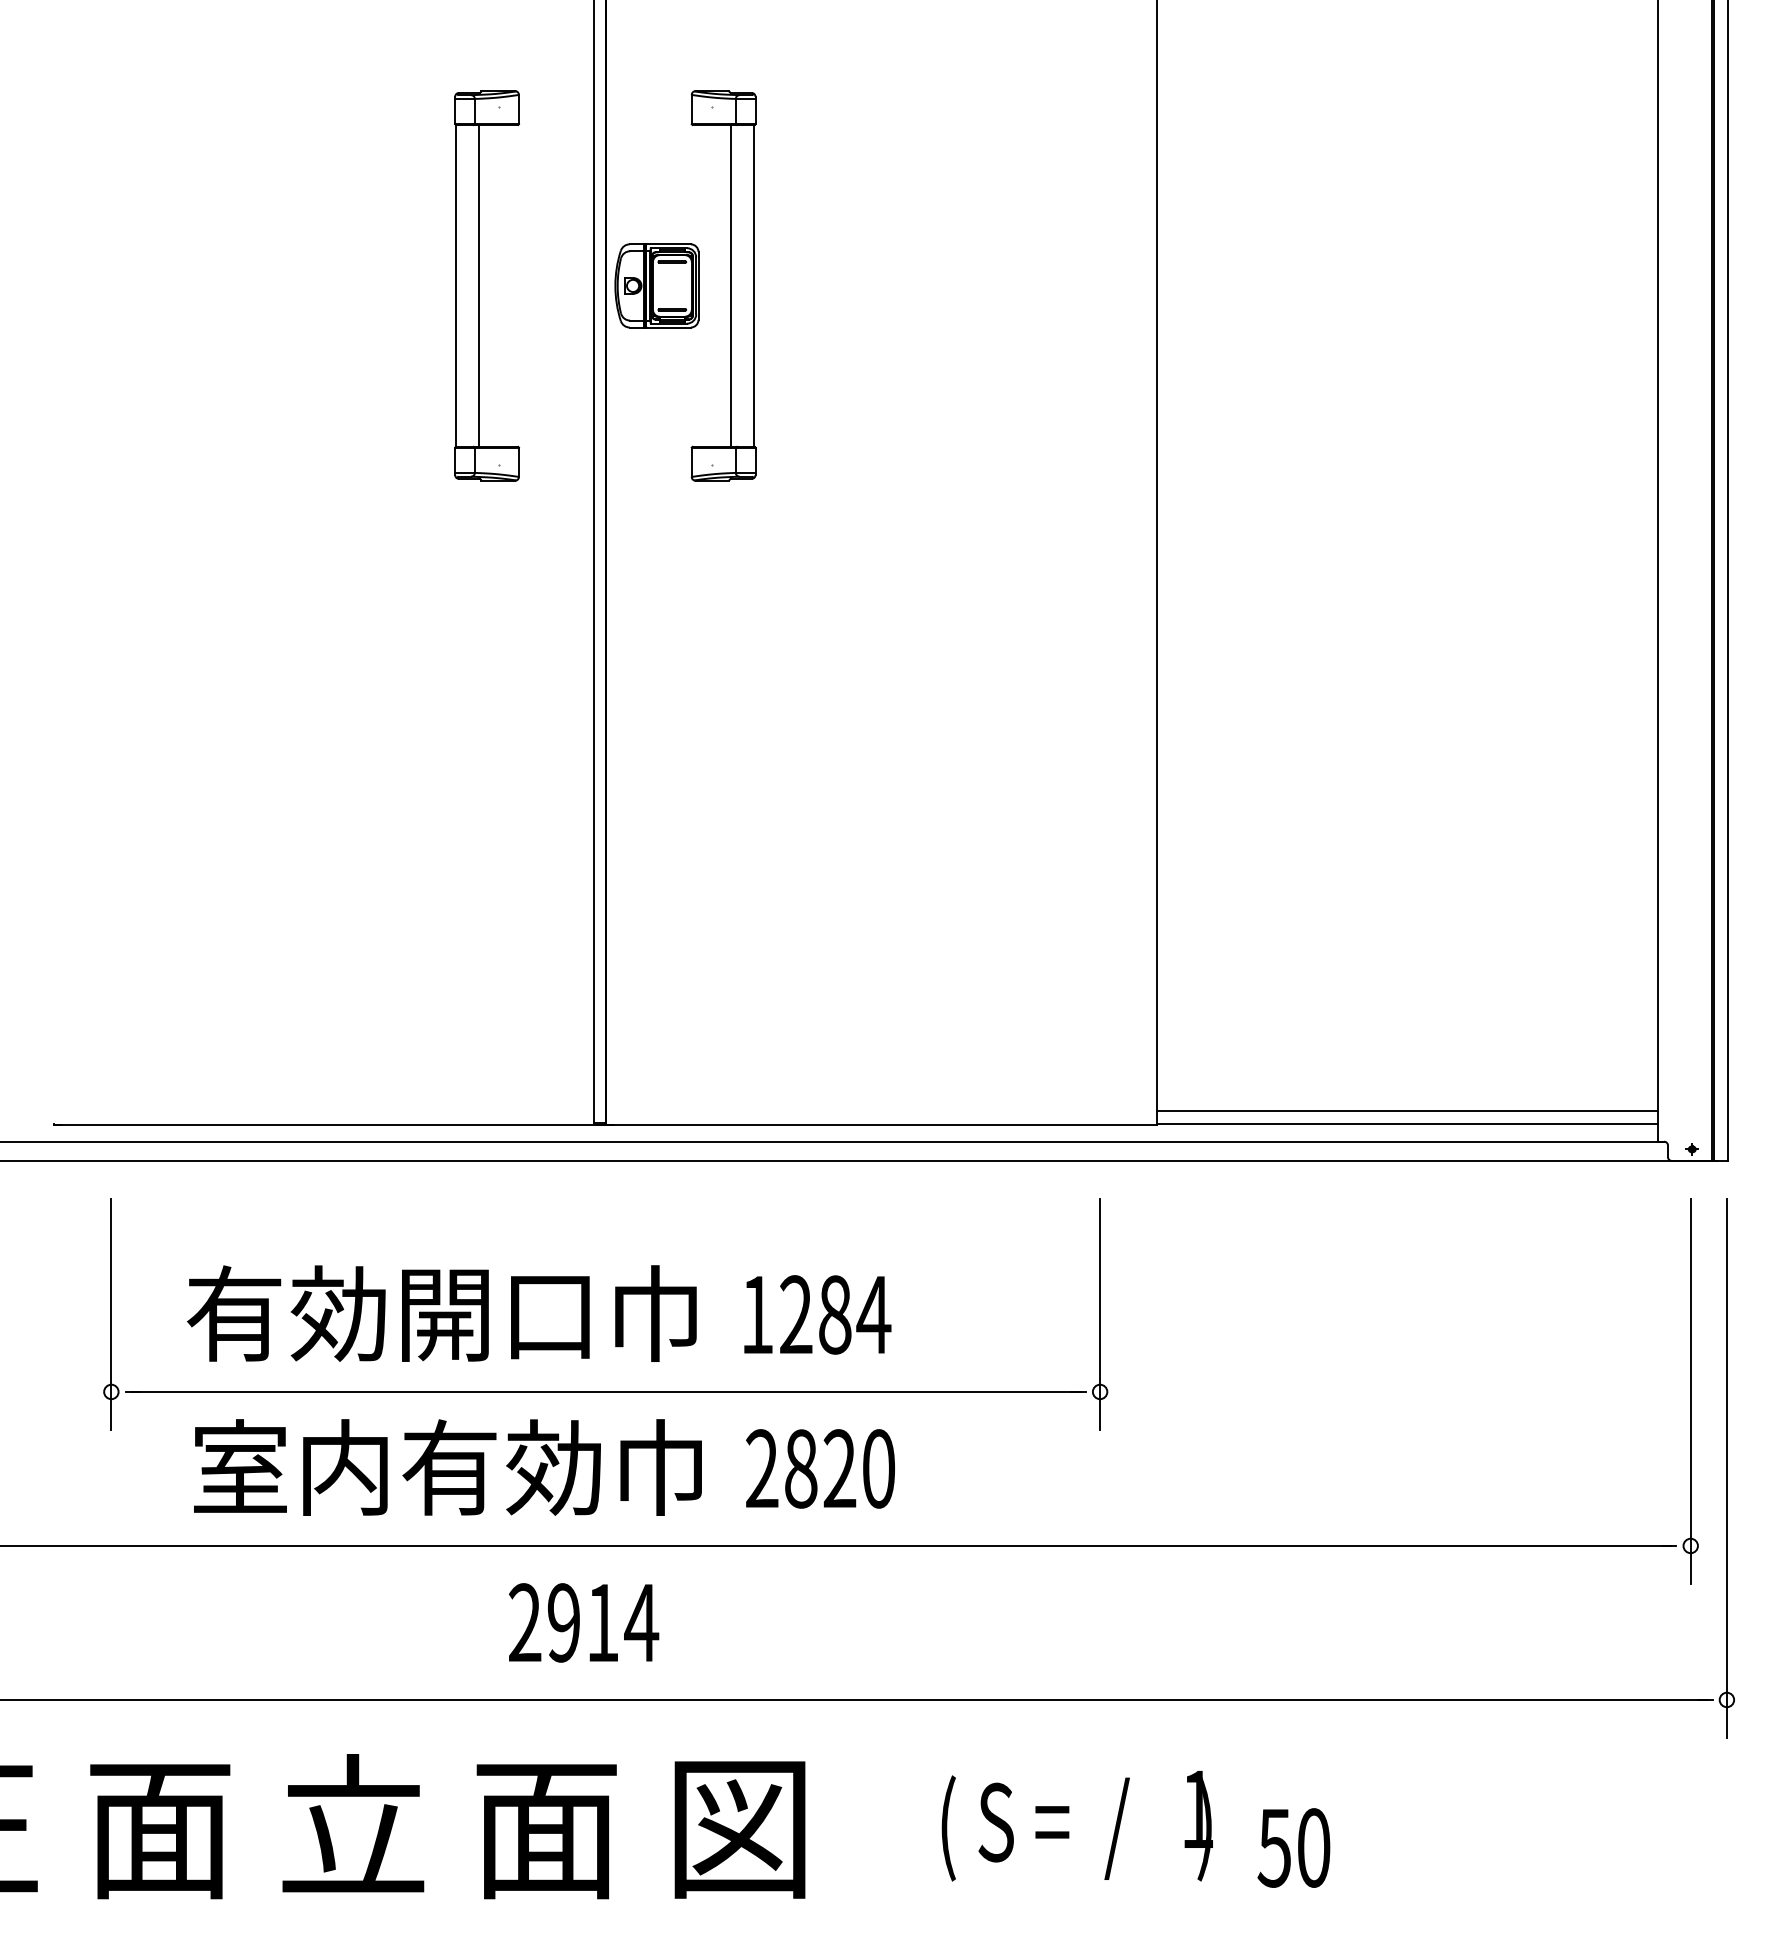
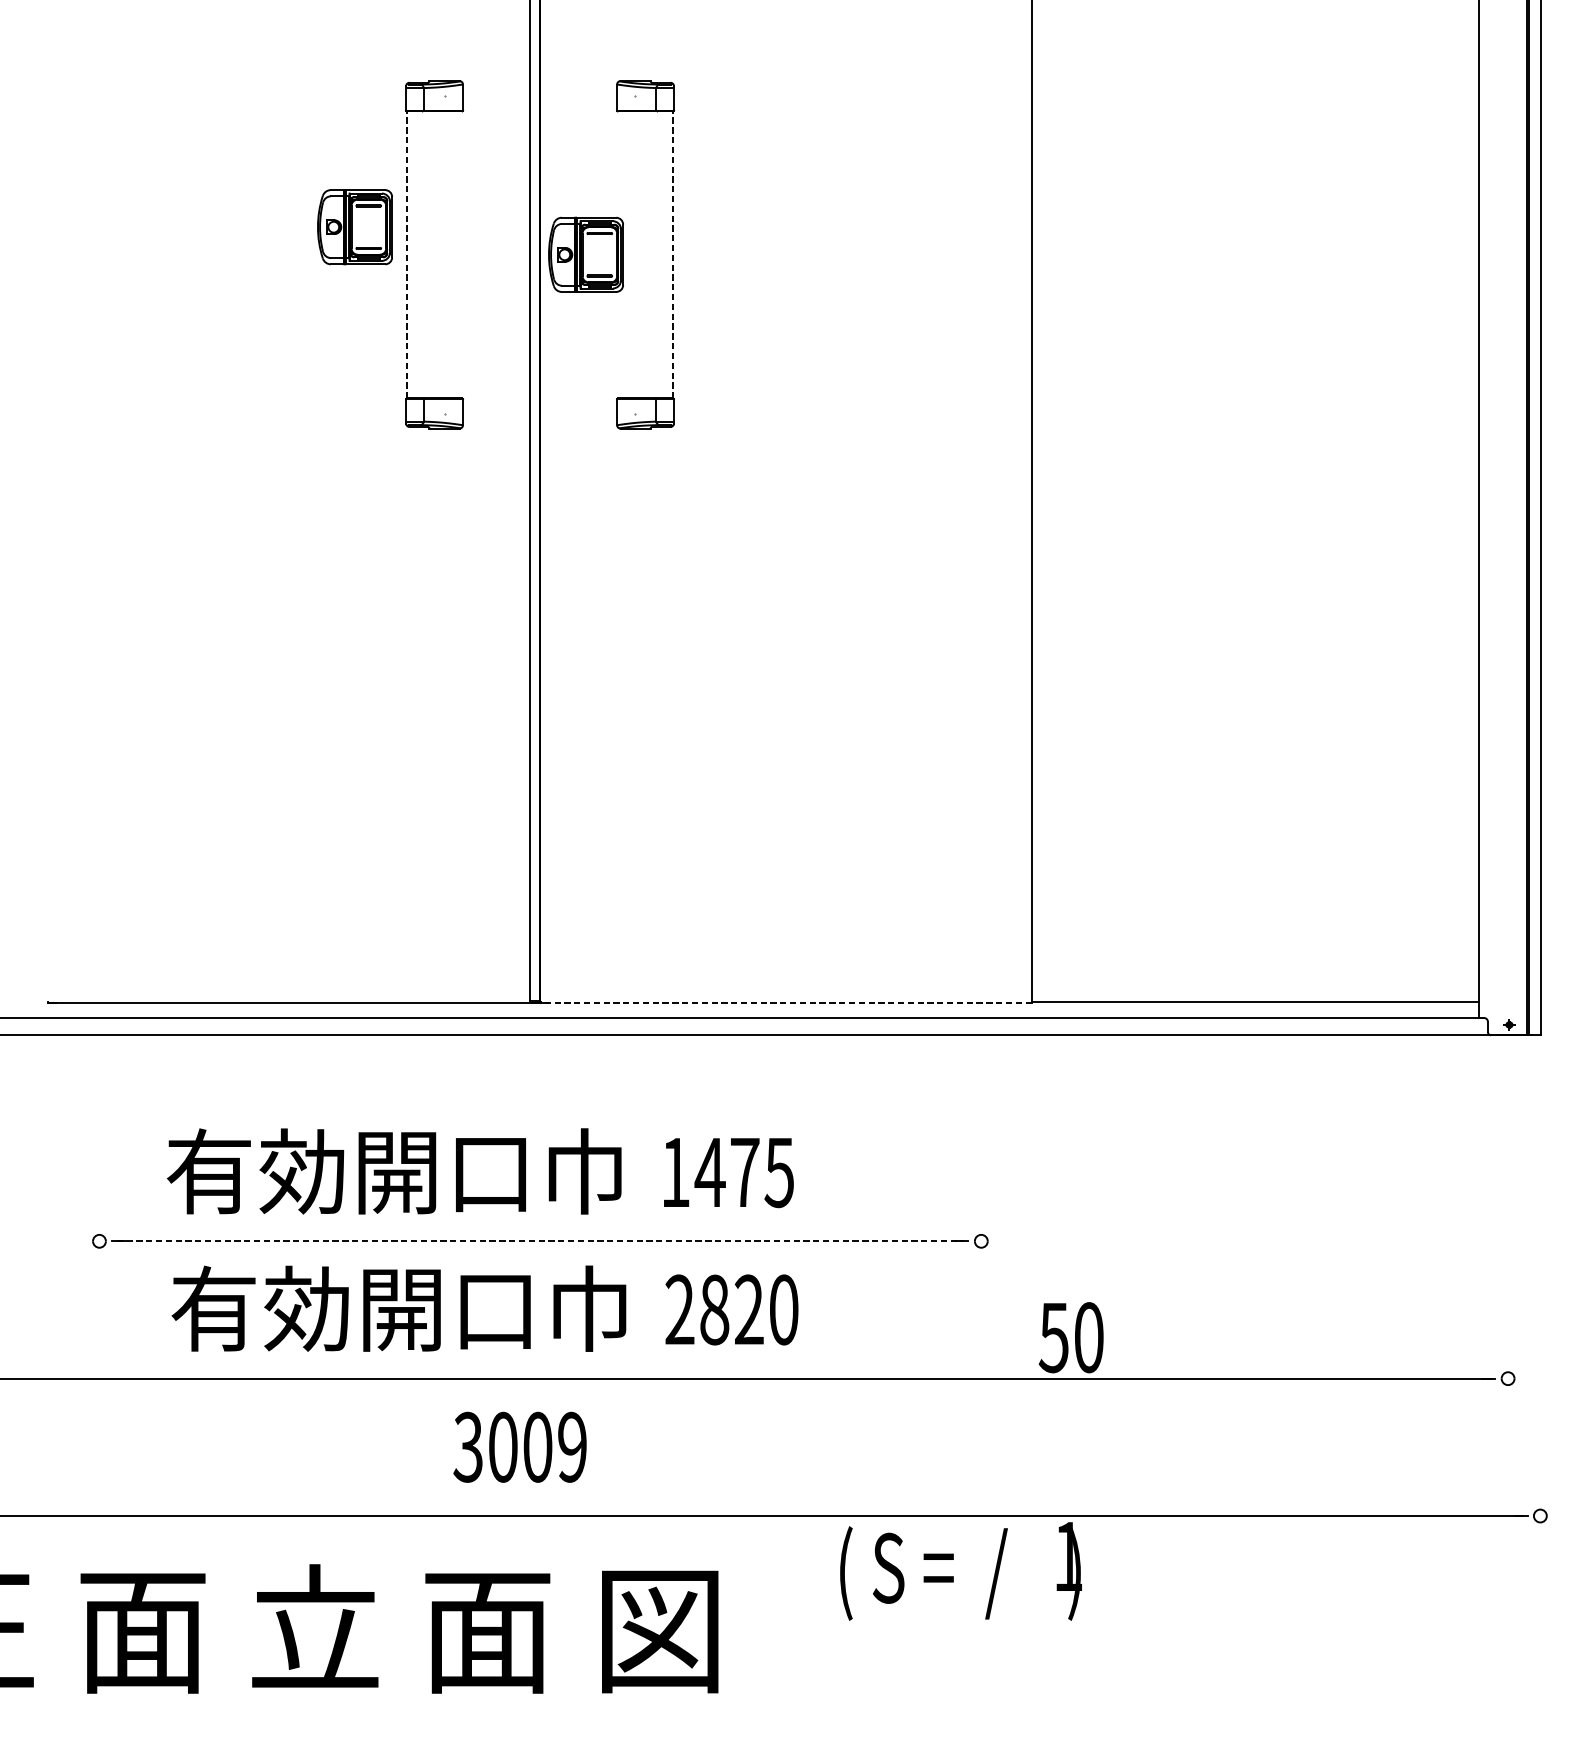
part: (397, 254) -> (354, 226), added
line: (456, 285) -> (407, 254), solid -> dashed
line: (479, 285) -> (427, 254), removed
line: (731, 285) -> (652, 254), removed
line: (754, 285) -> (673, 254), solid -> dashed
line: (1407, 1110) -> (1255, 990), removed
line: (880, 1124) -> (785, 1002), solid -> dashed
line: (111, 1314) -> (99, 1172), removed
text: (834, 1314) -> (744, 1172), 1284 -> 1475
line: (1100, 1314) -> (981, 1172), removed
line: (606, 1391) -> (541, 1240), solid -> dashed
line: (1690, 1391) -> (1507, 1240), removed
text: (396, 1467) -> (353, 1308), 室内有効巾 -> 有効開口巾
line: (1726, 1468) -> (1540, 1309), removed
text: (583, 1622) -> (520, 1446), 2914 -> 3009
text: (1076, 1826) -> (960, 1571), moved
text: (1293, 1847) -> (1070, 1337), moved

